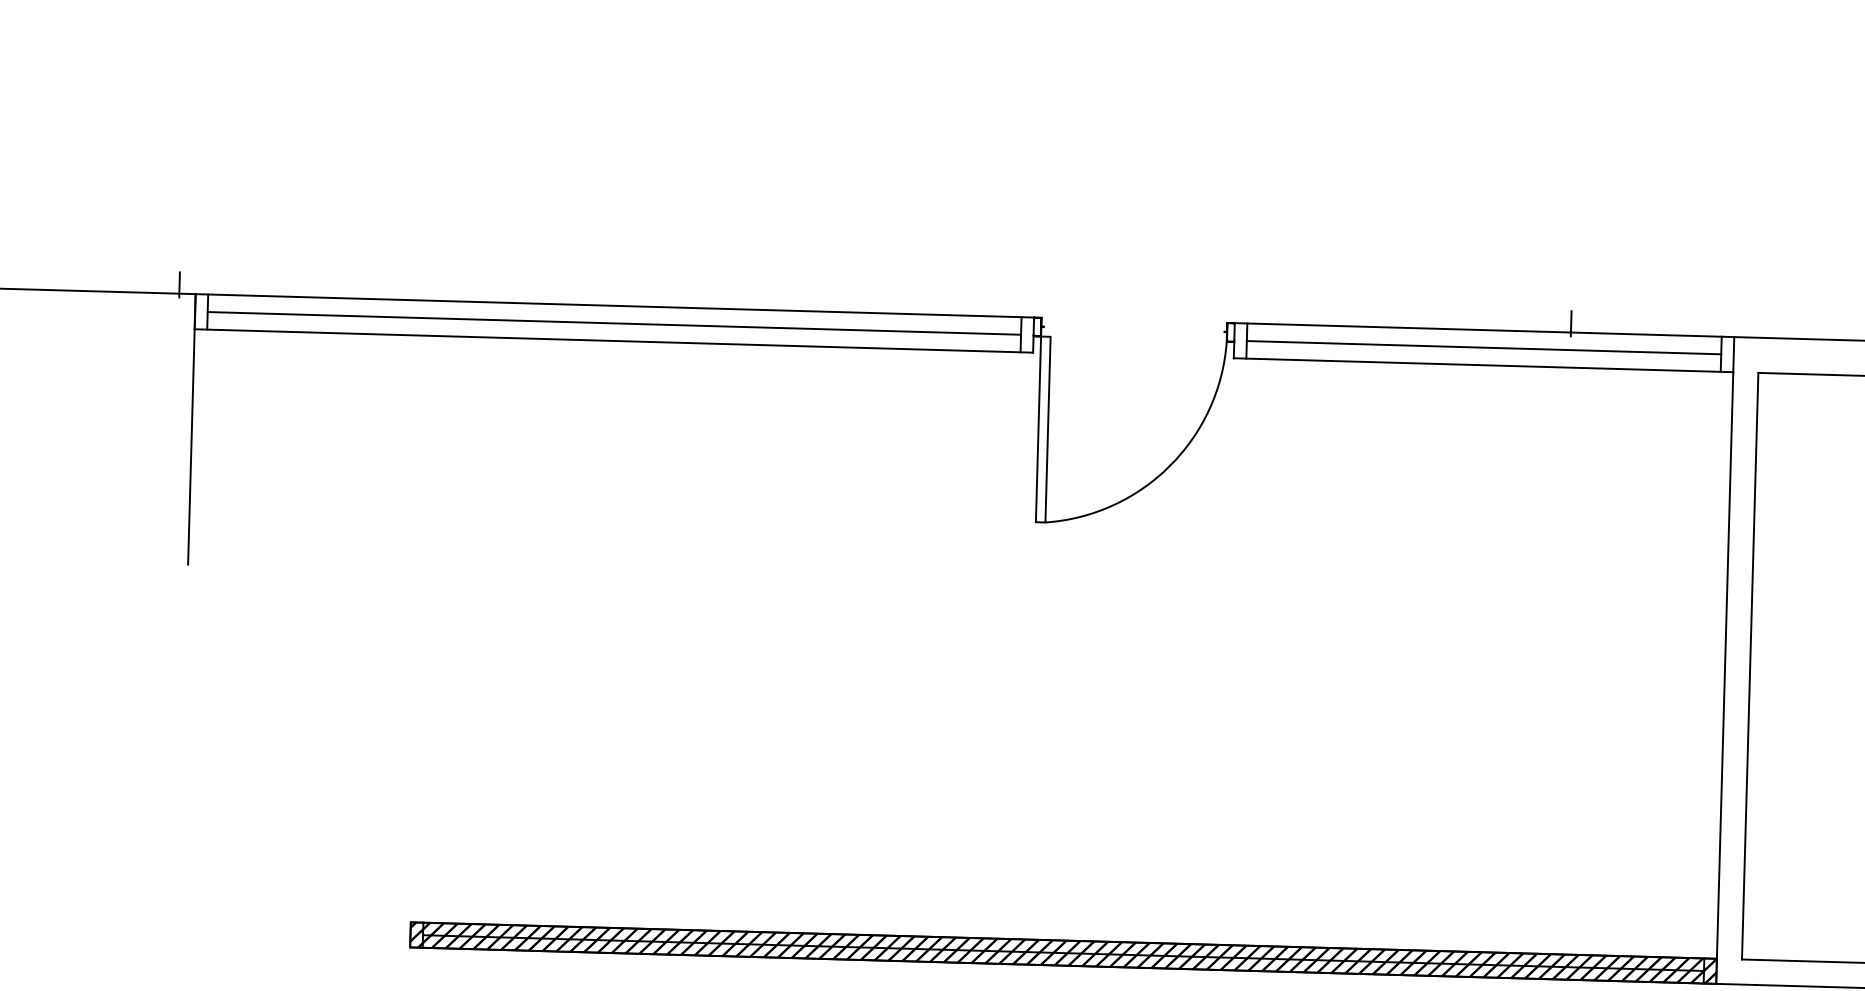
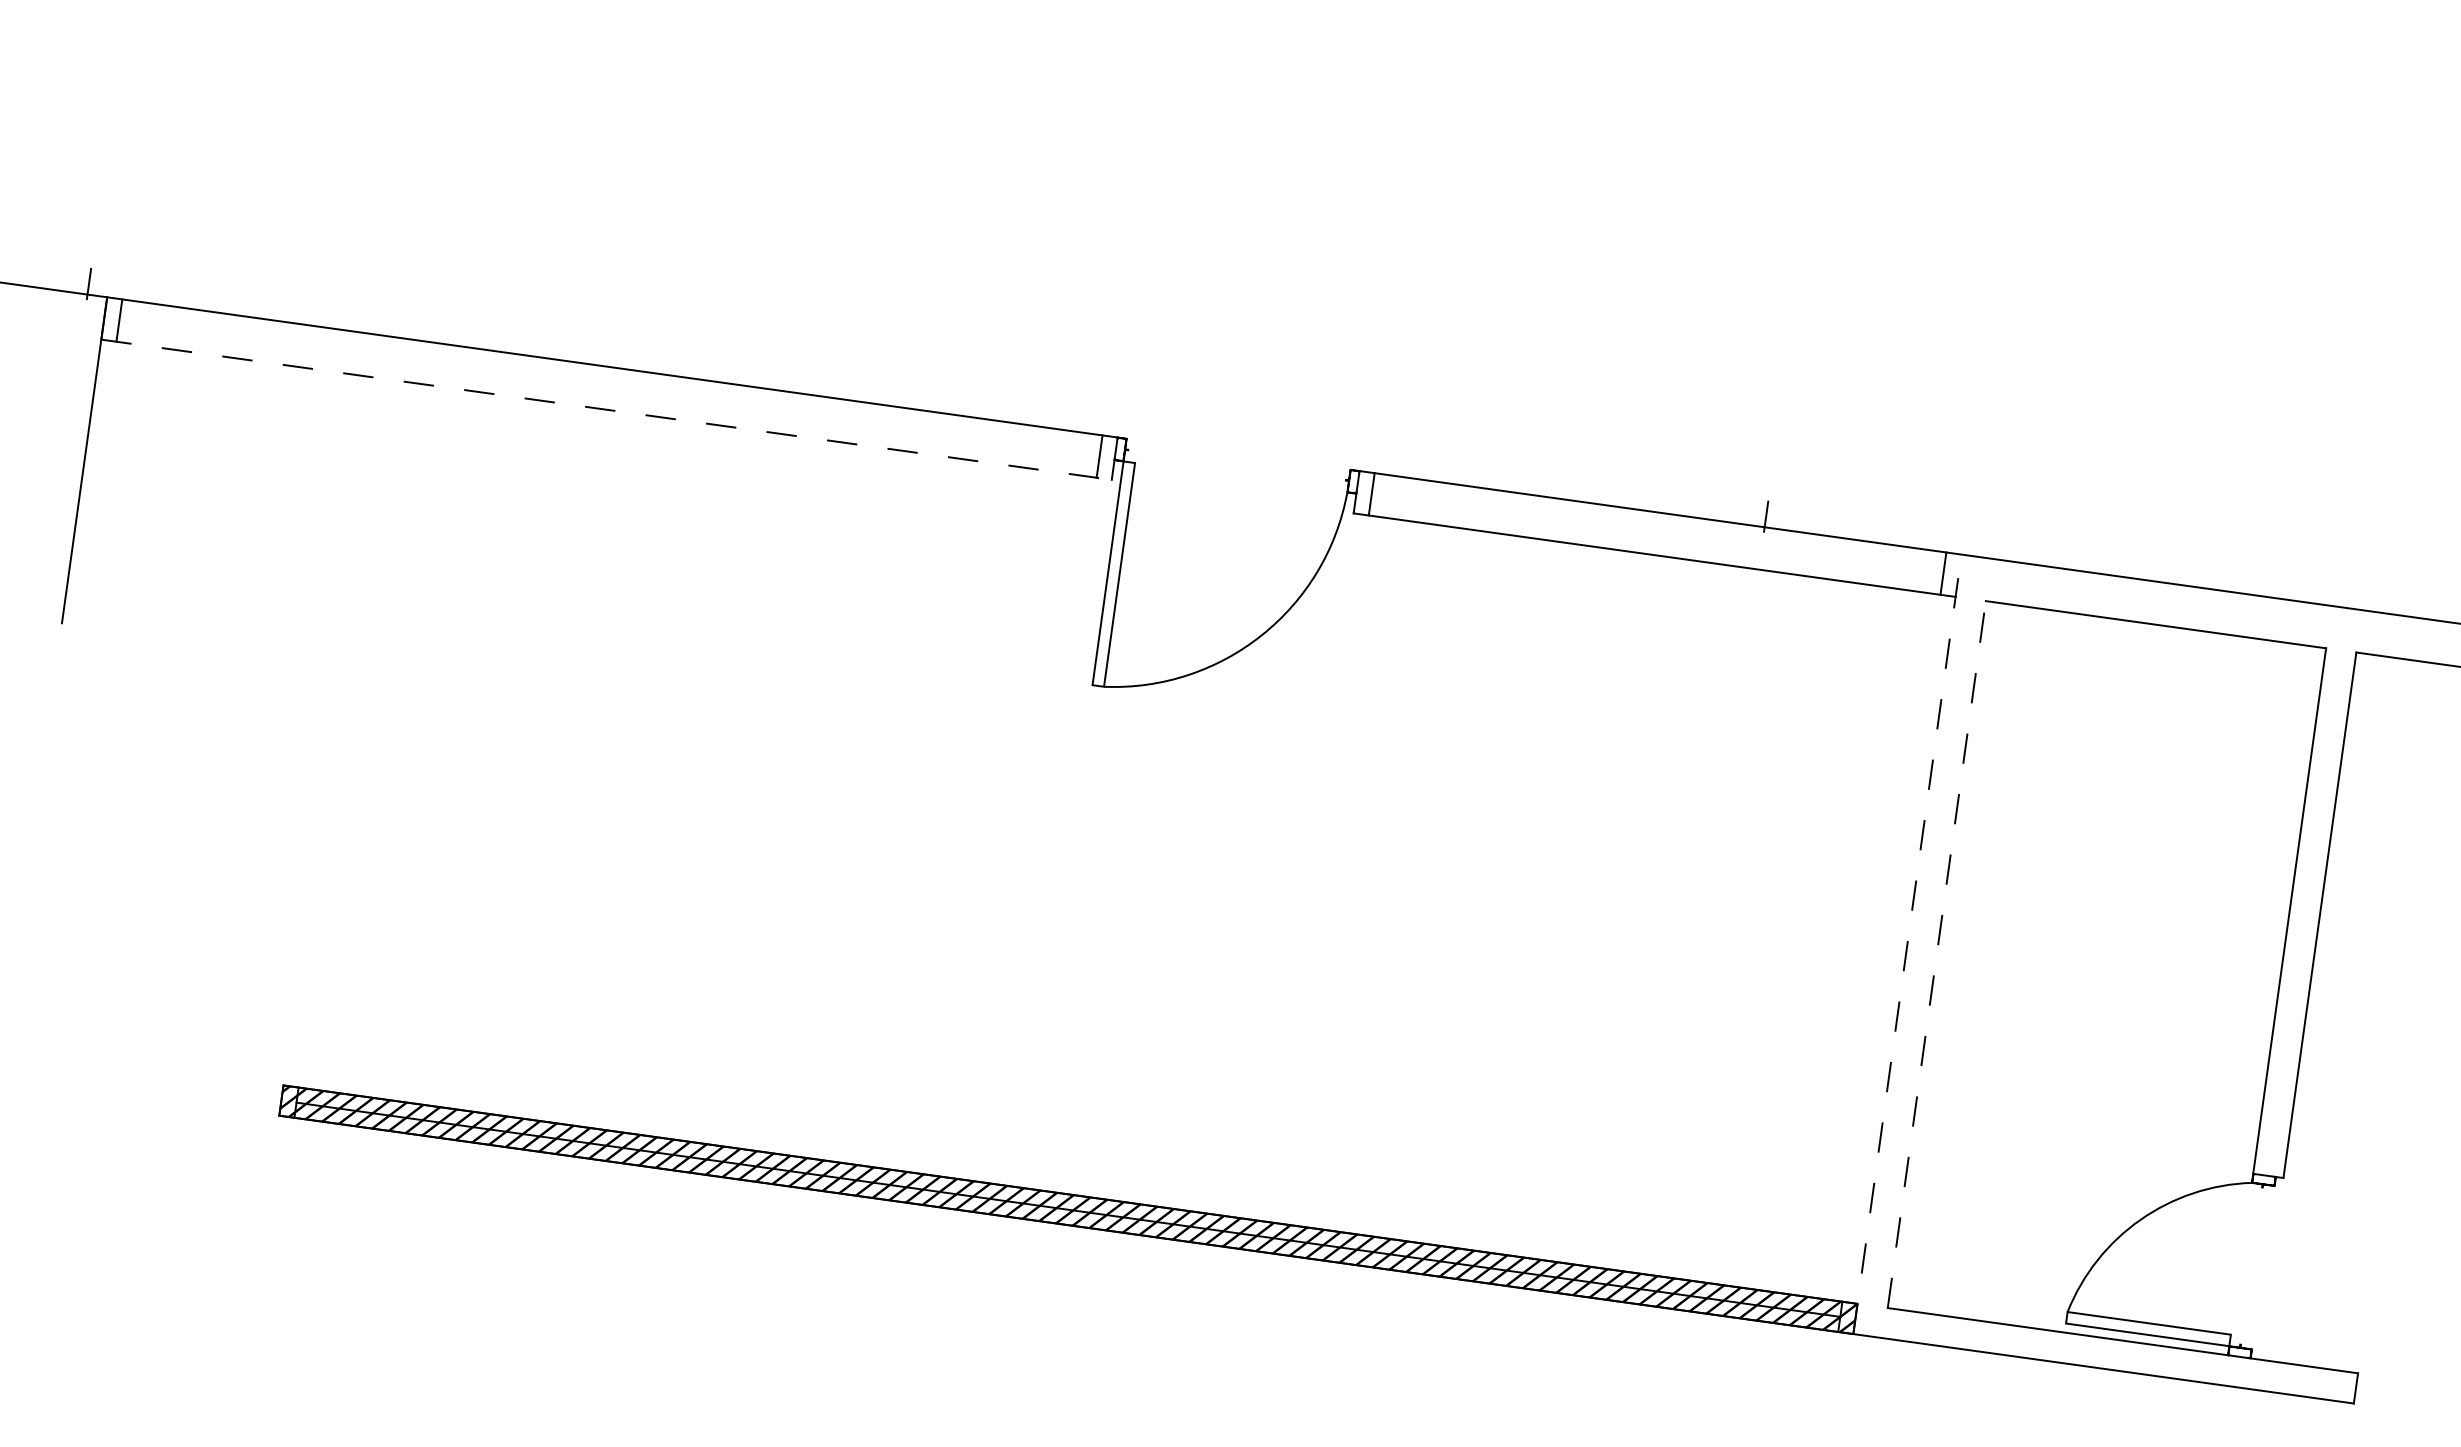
line: (614, 323) -> (609, 388), removed
line: (614, 340) -> (607, 409), solid -> dashed
line: (1483, 347) -> (1657, 533), removed
line: (1725, 659) -> (1907, 943), solid -> dashed
line: (1749, 666) -> (1936, 954), solid -> dashed

